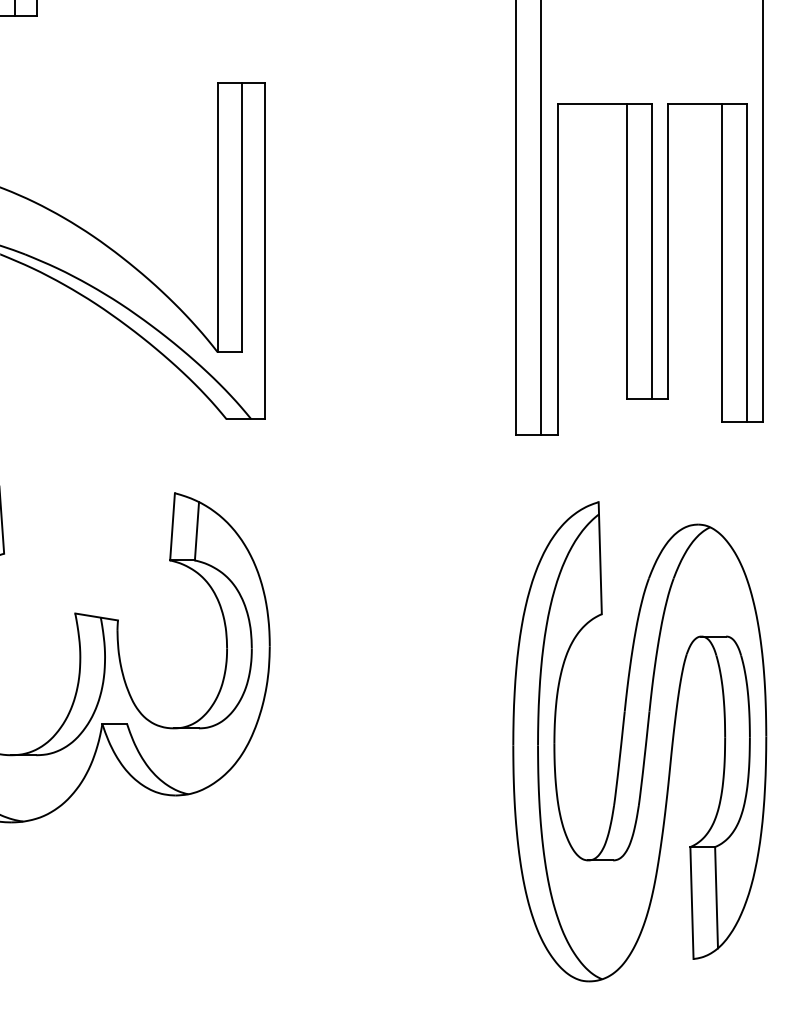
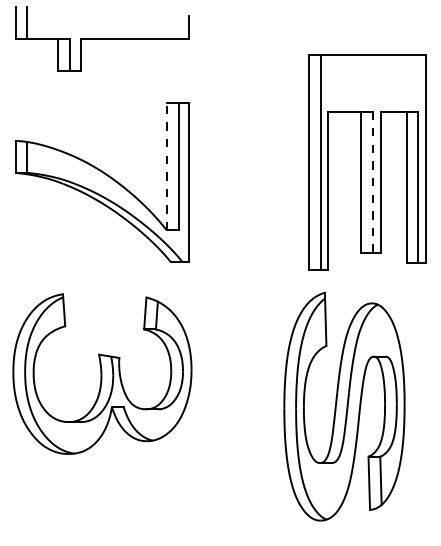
line: (217, 217) -> (166, 166), solid -> dashed
line: (652, 249) -> (373, 181), solid -> dashed
part: (639, 741) -> (344, 406), moved

